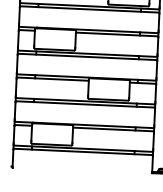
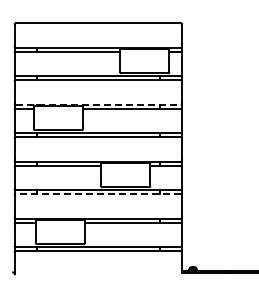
line: (88, 29) -> (98, 104), solid -> dashed
line: (84, 104) -> (97, 194), solid -> dashed

